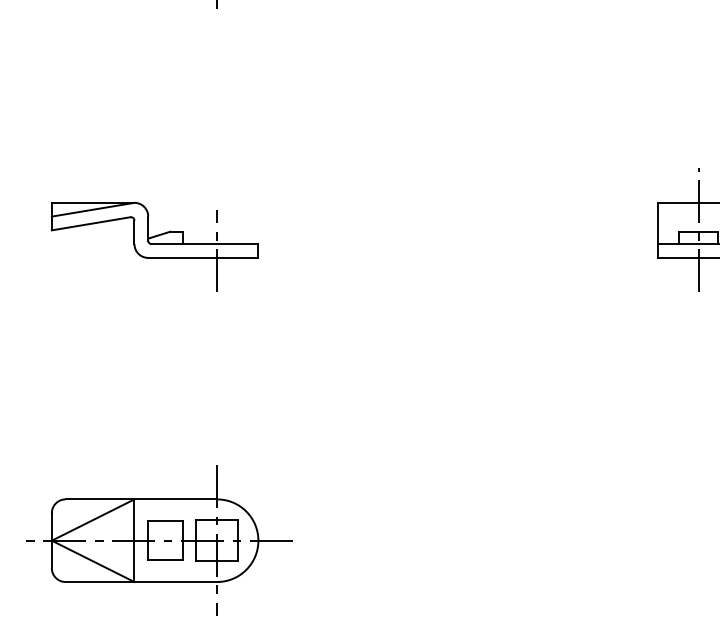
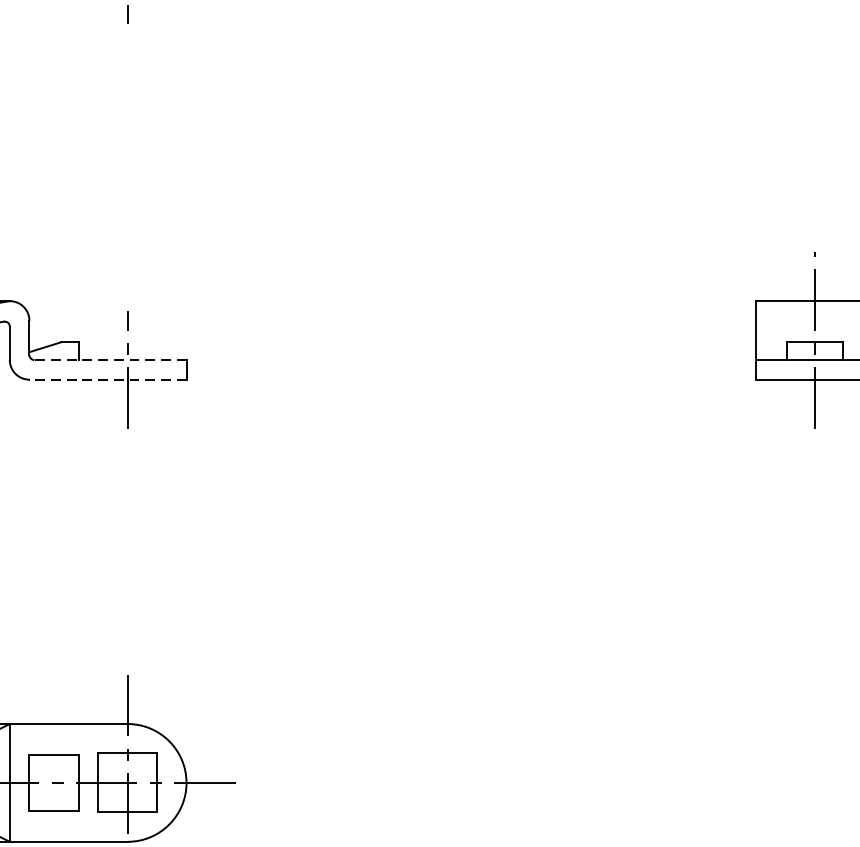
line: (204, 244) -> (109, 360), solid -> dashed
line: (202, 257) -> (106, 379), solid -> dashed

